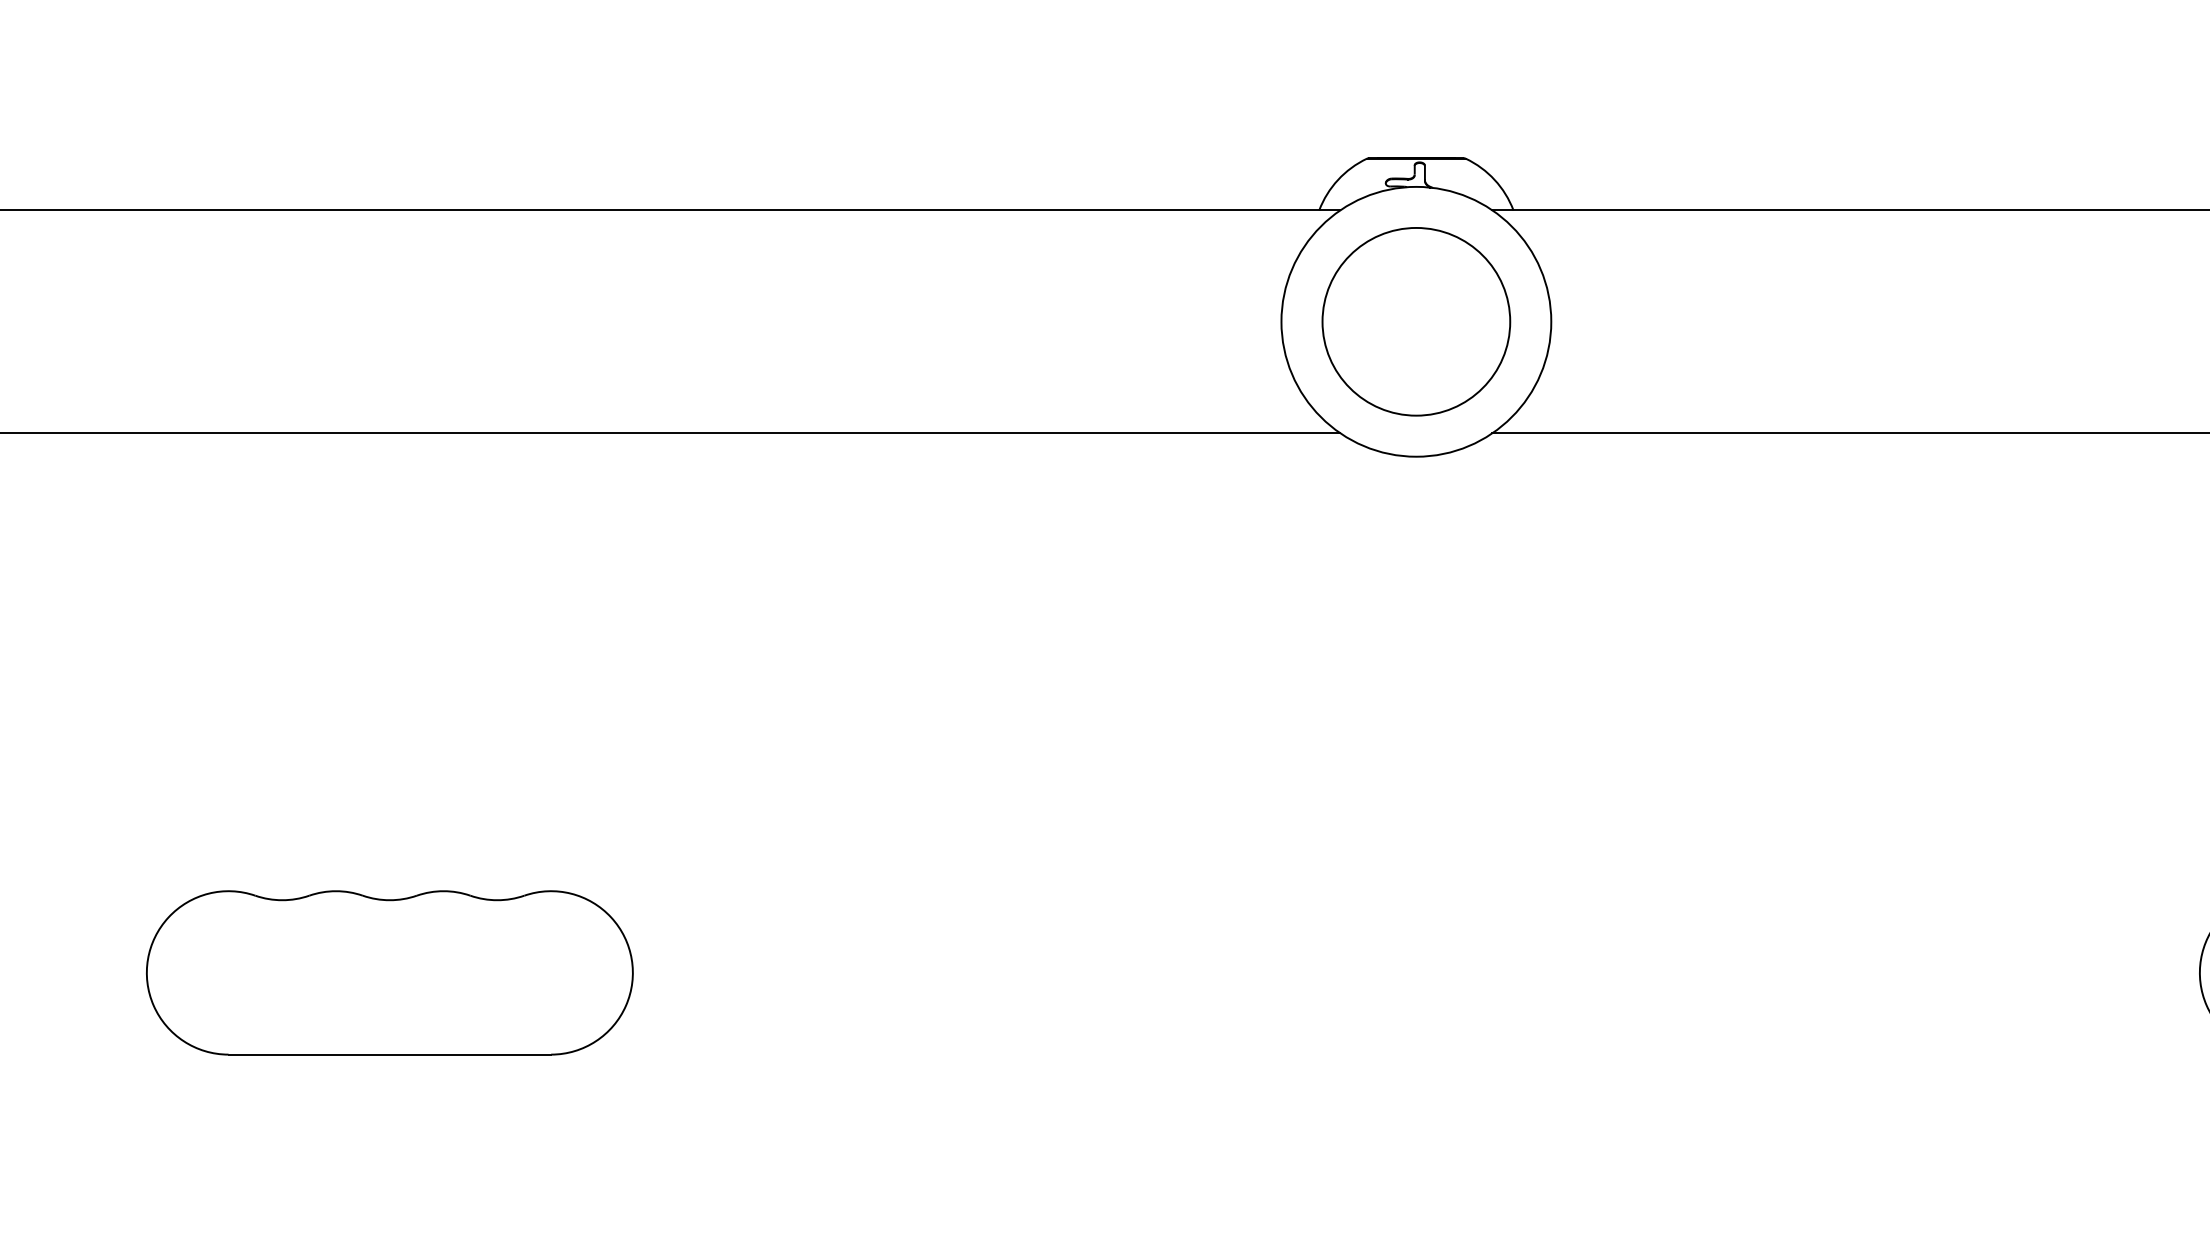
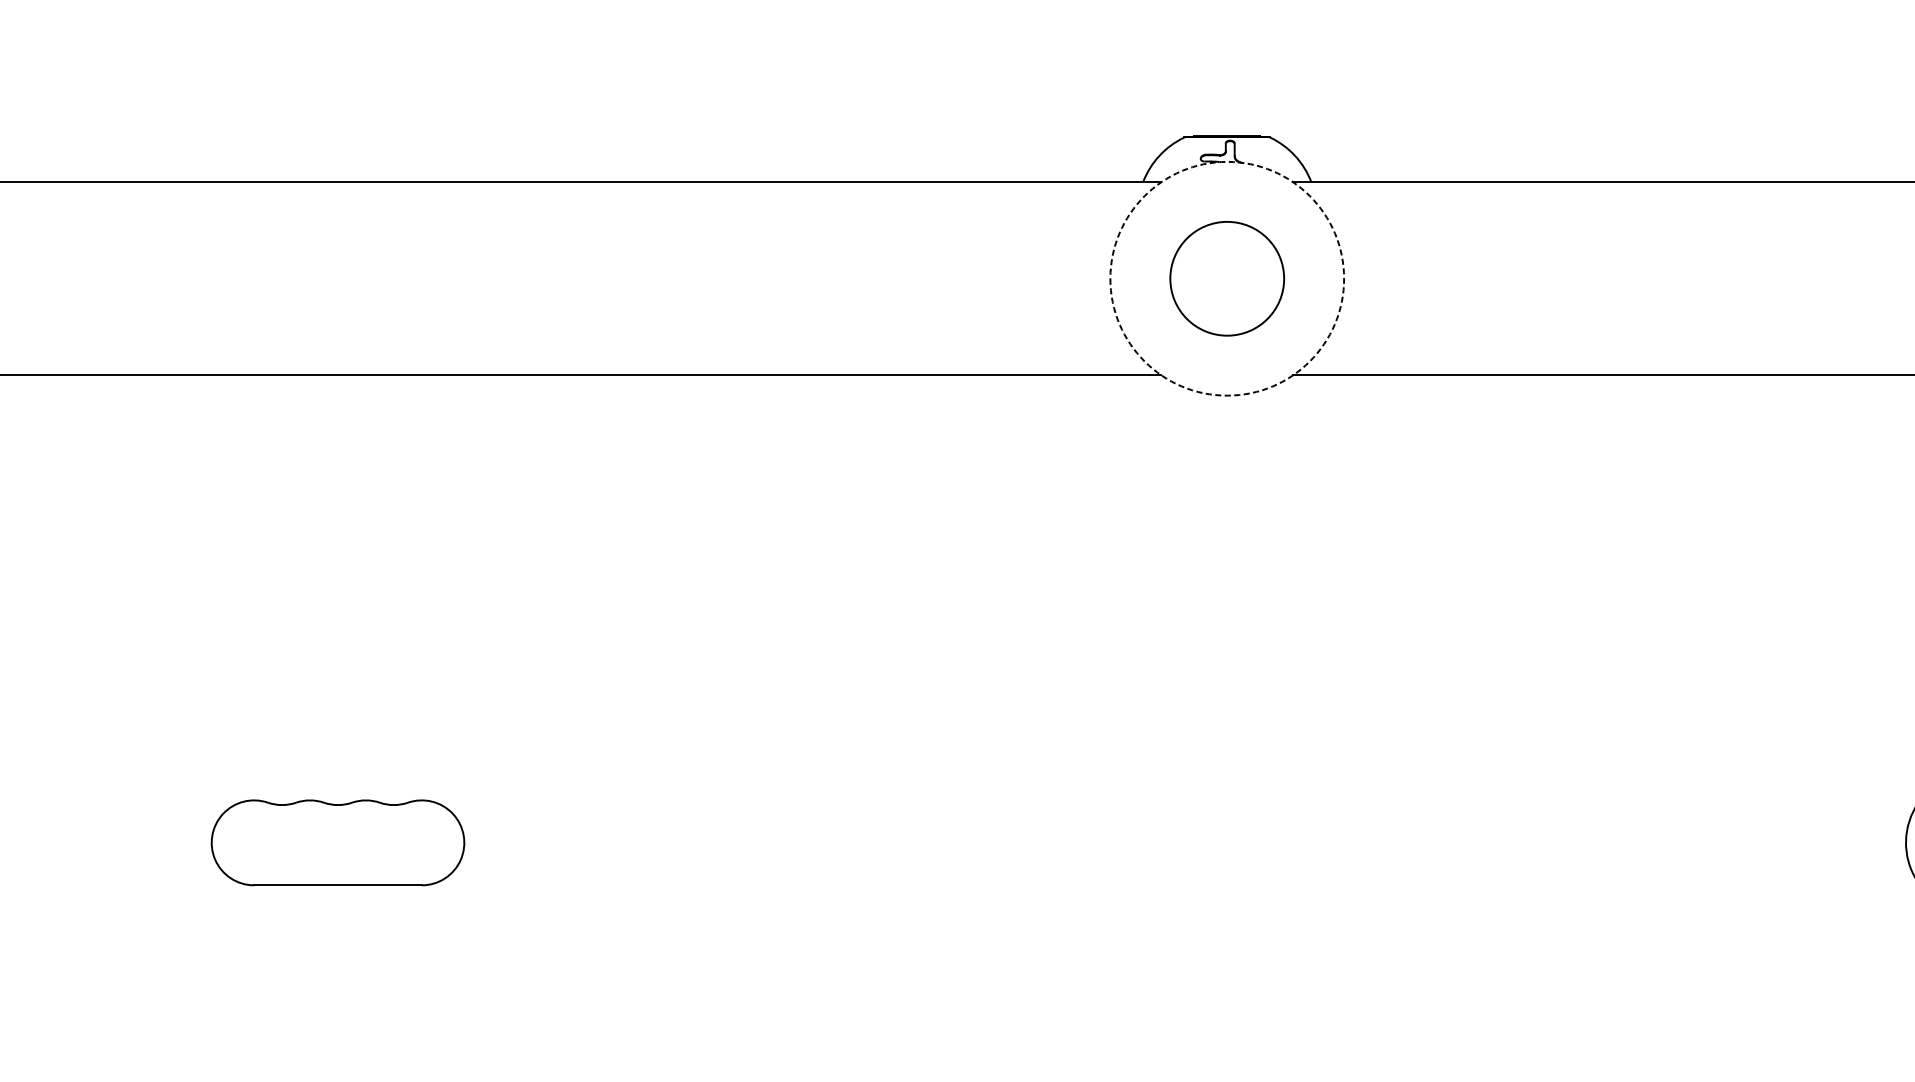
circle: (1416, 321) -> (1227, 278), size x0.7
circle: (1416, 321) -> (1227, 278), solid -> dashed
part: (389, 972) -> (337, 842), size x0.6

